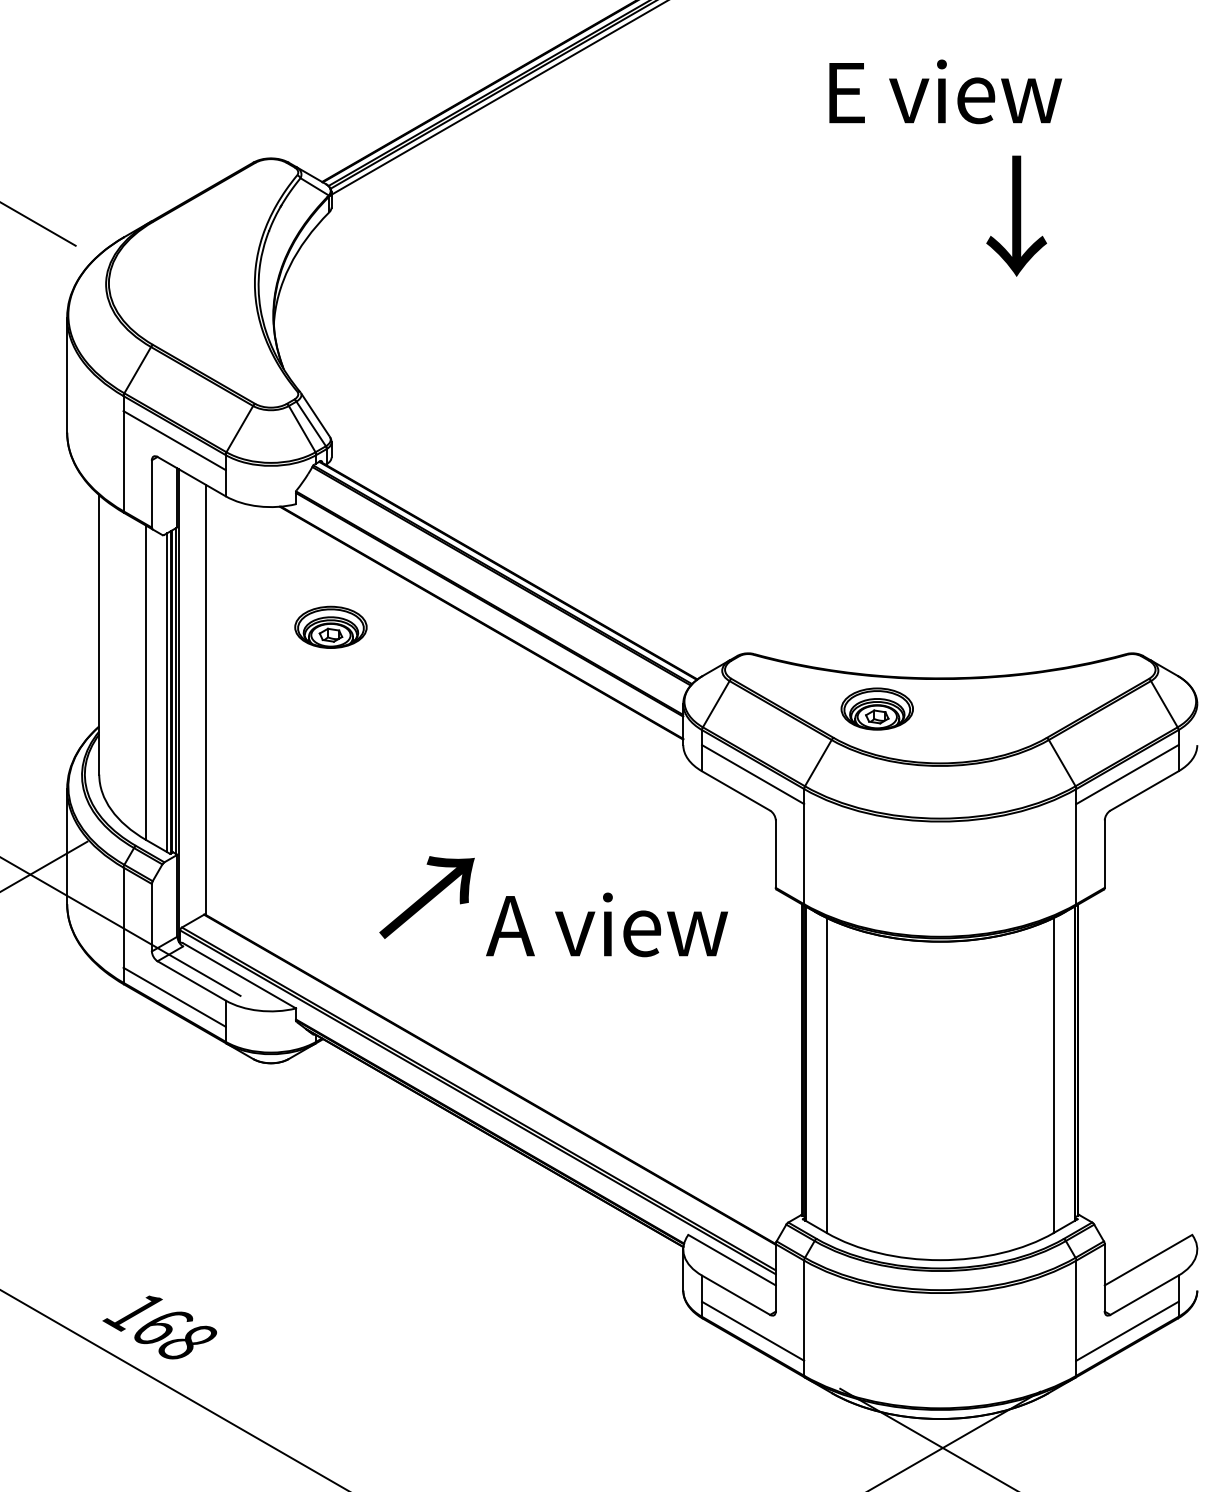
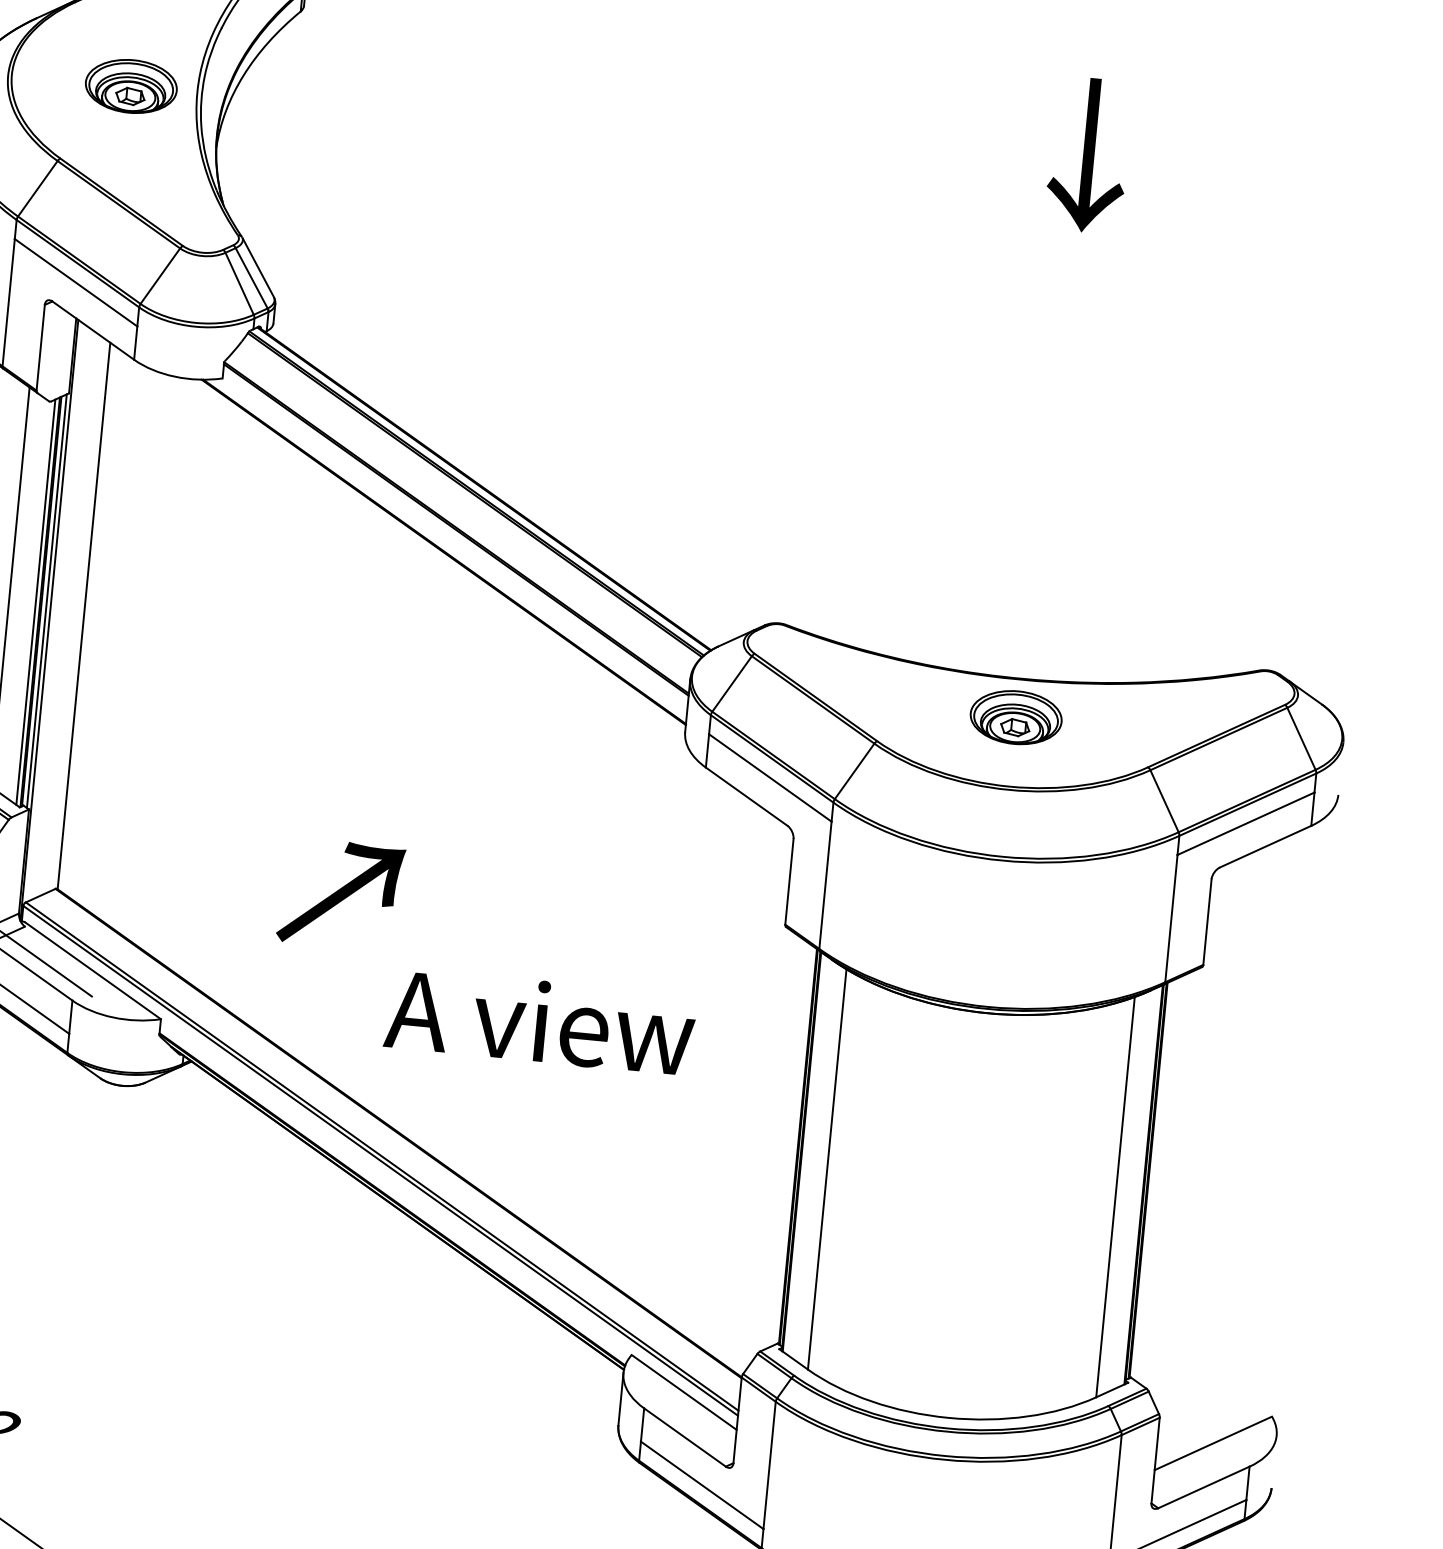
text: (1016, 215) -> (1088, 154), moved
part: (330, 626) -> (130, 85), moved
part: (876, 708) -> (1015, 716), moved
text: (606, 924) -> (539, 1021), moved

